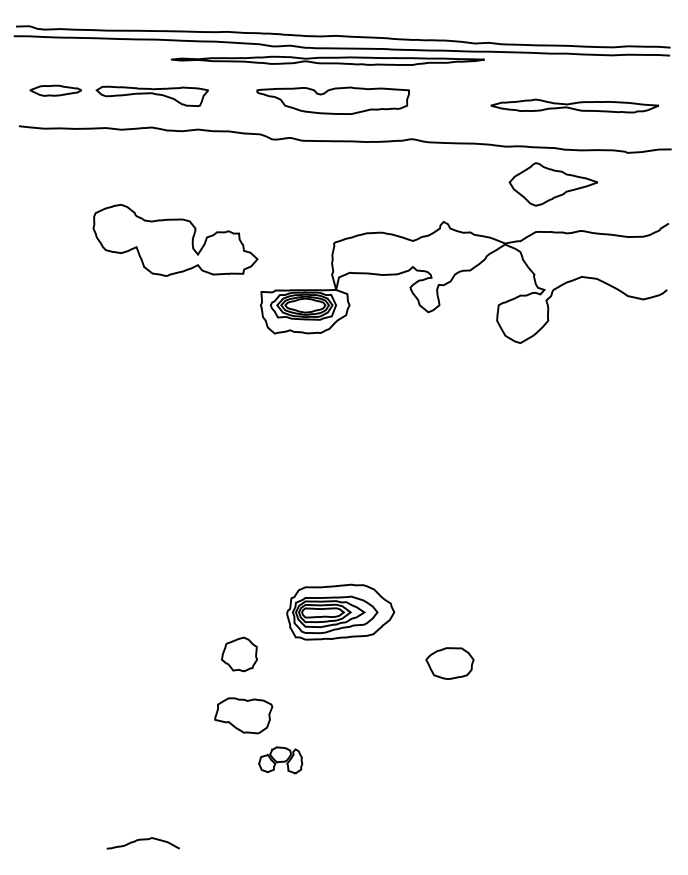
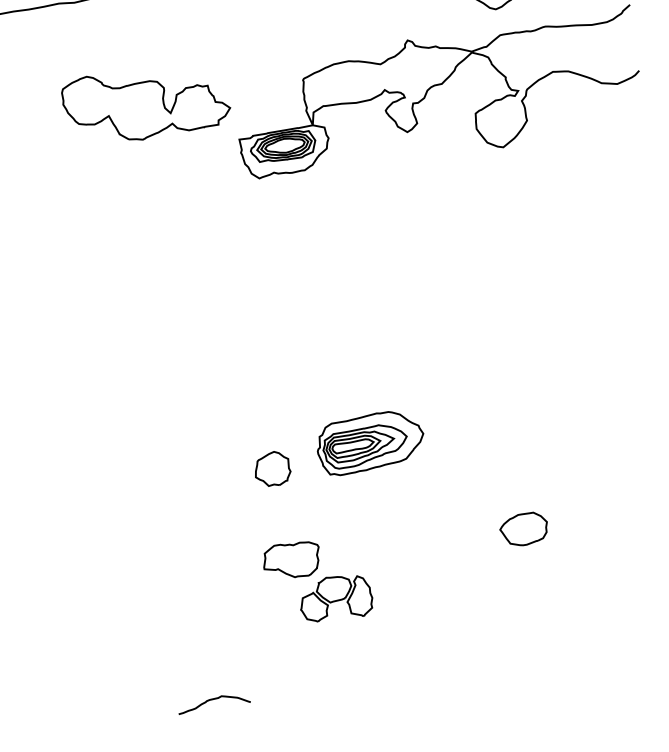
part: (239, 654) -> (272, 469), moved
part: (449, 663) -> (523, 529), moved
part: (280, 760) -> (335, 598), size x1.67

